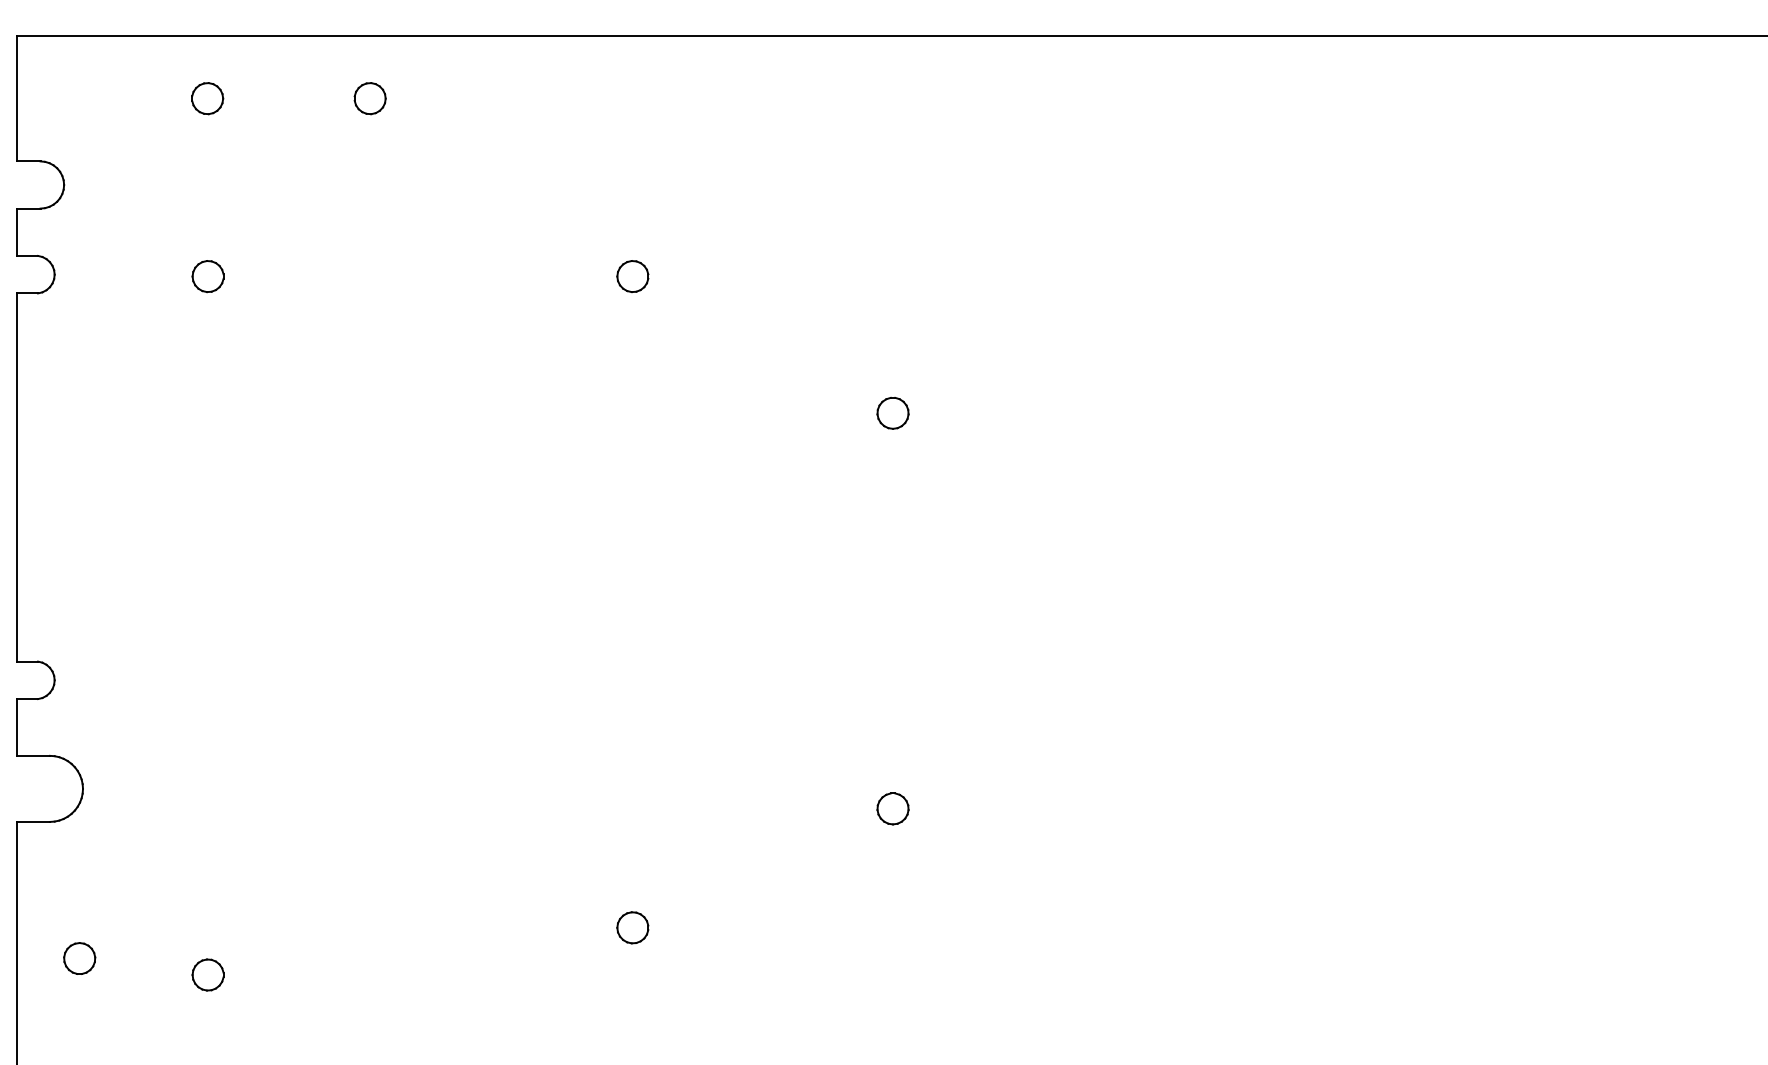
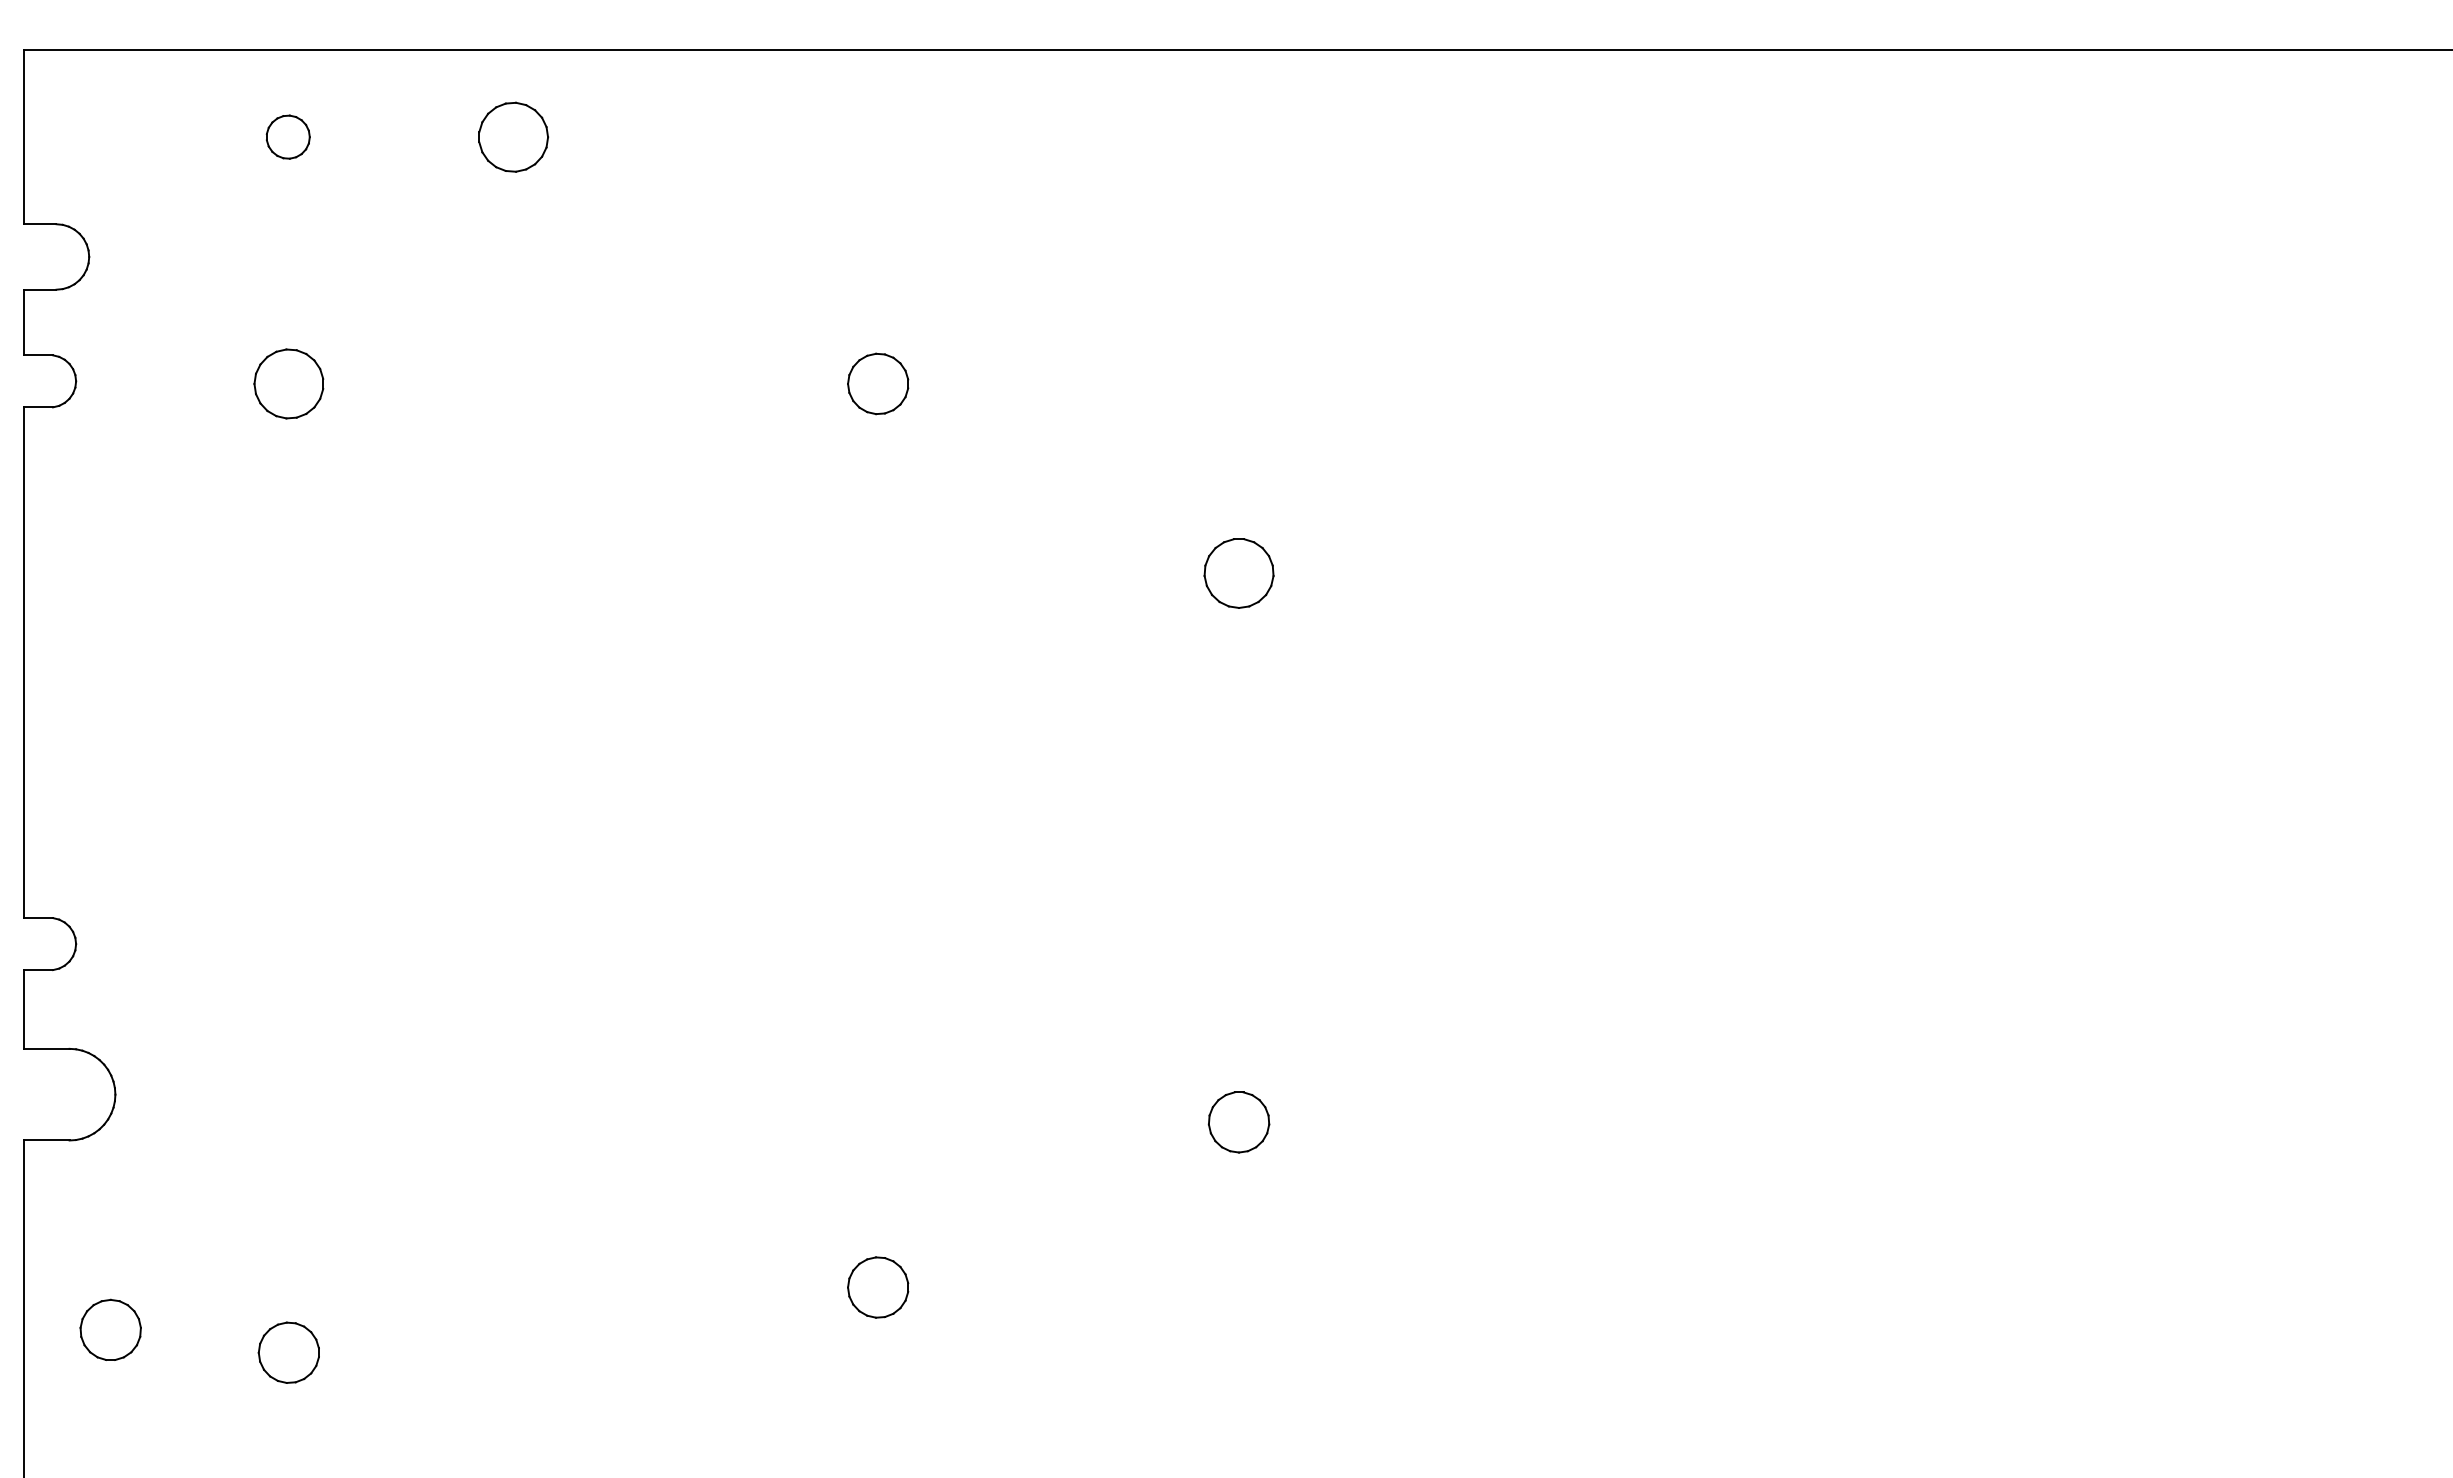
part: (369, 98) -> (513, 136), size x1.6
part: (207, 276) -> (288, 383), size x1.6
part: (632, 276) -> (877, 383), size x1.4
part: (892, 413) -> (1238, 573), size x1.6
part: (892, 808) -> (1238, 1122), size x1.4
part: (632, 927) -> (877, 1286), size x1.4
part: (79, 958) -> (110, 1329), size x1.4
part: (207, 974) -> (288, 1352), size x1.4

